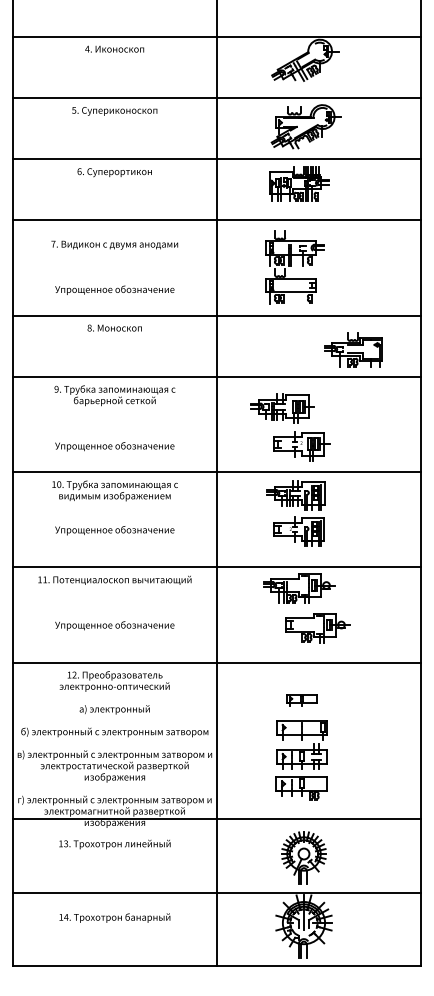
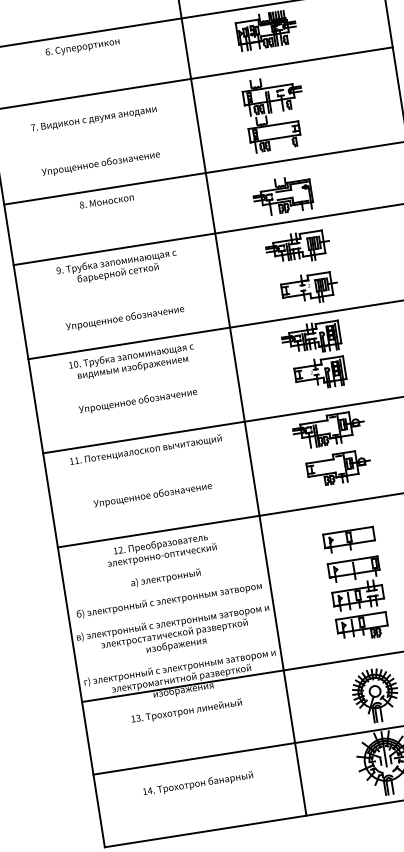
part: (353, 349) -> (282, 195), moved
part: (282, 408) -> (297, 247), moved
part: (317, 628) -> (338, 468), moved
part: (301, 700) -> (348, 540), size x1.67

